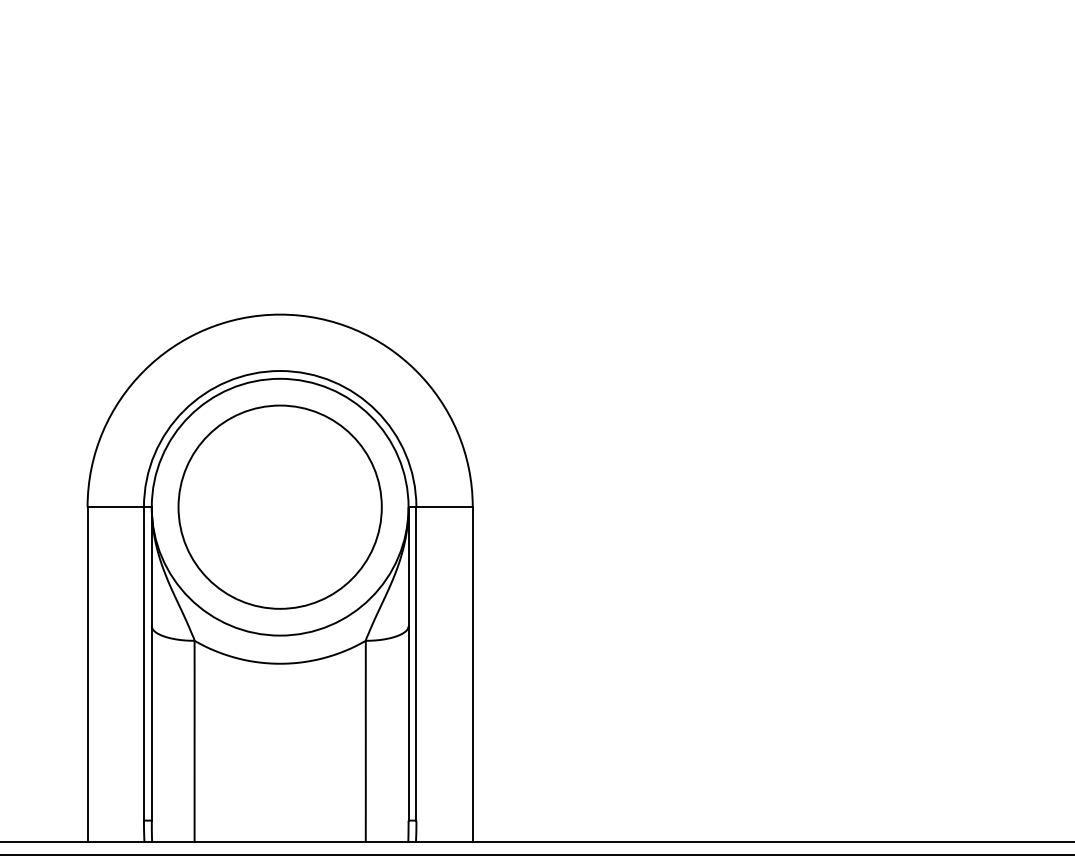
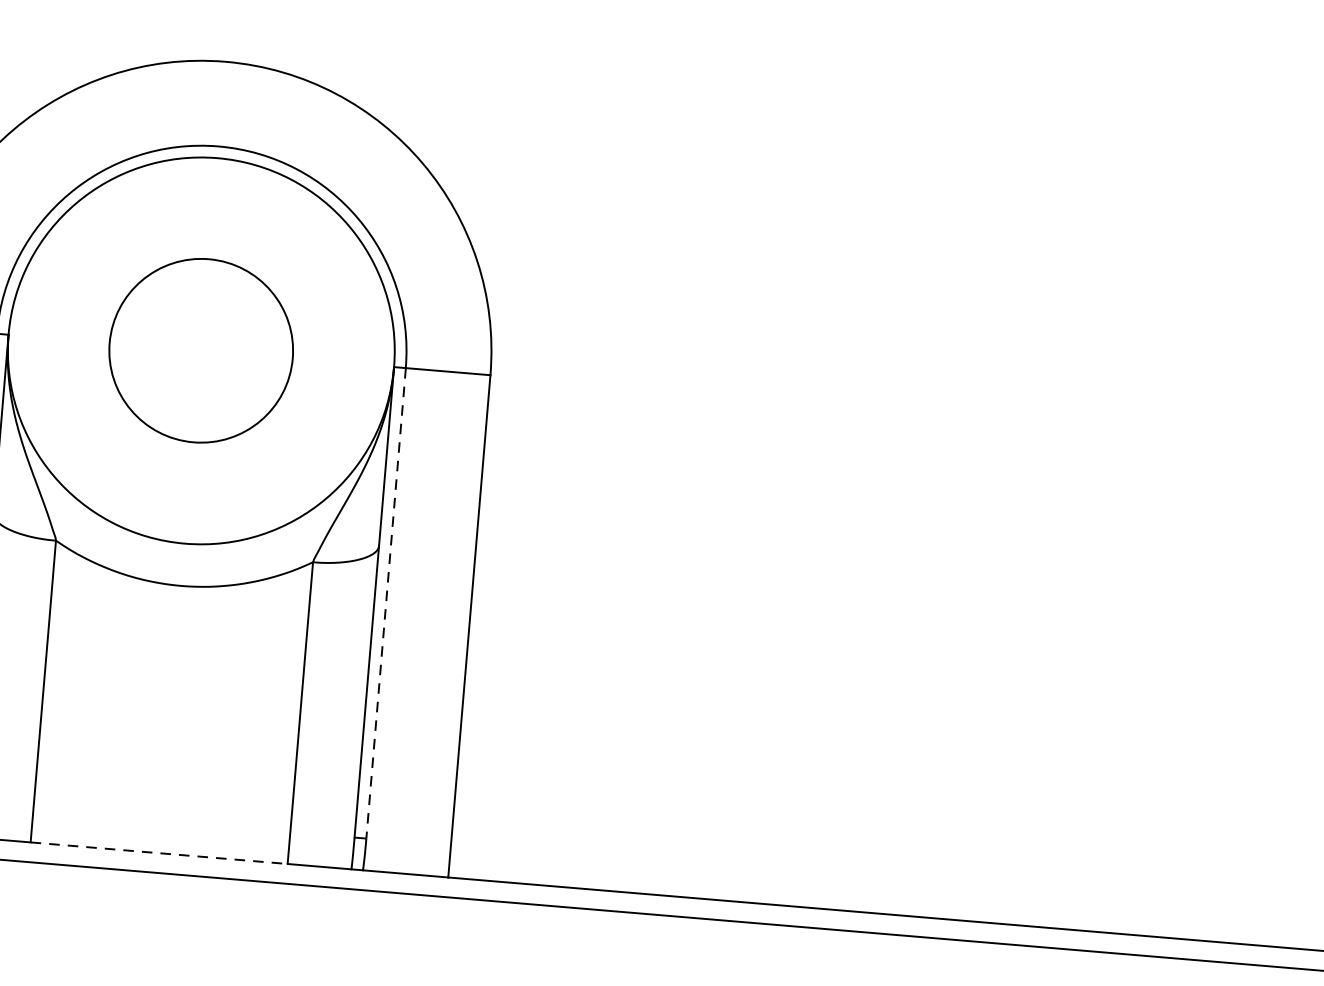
circle: (279, 506) -> (200, 349), size x0.6
line: (416, 663) -> (386, 602), solid -> dashed
line: (280, 841) -> (159, 852), solid -> dashed

